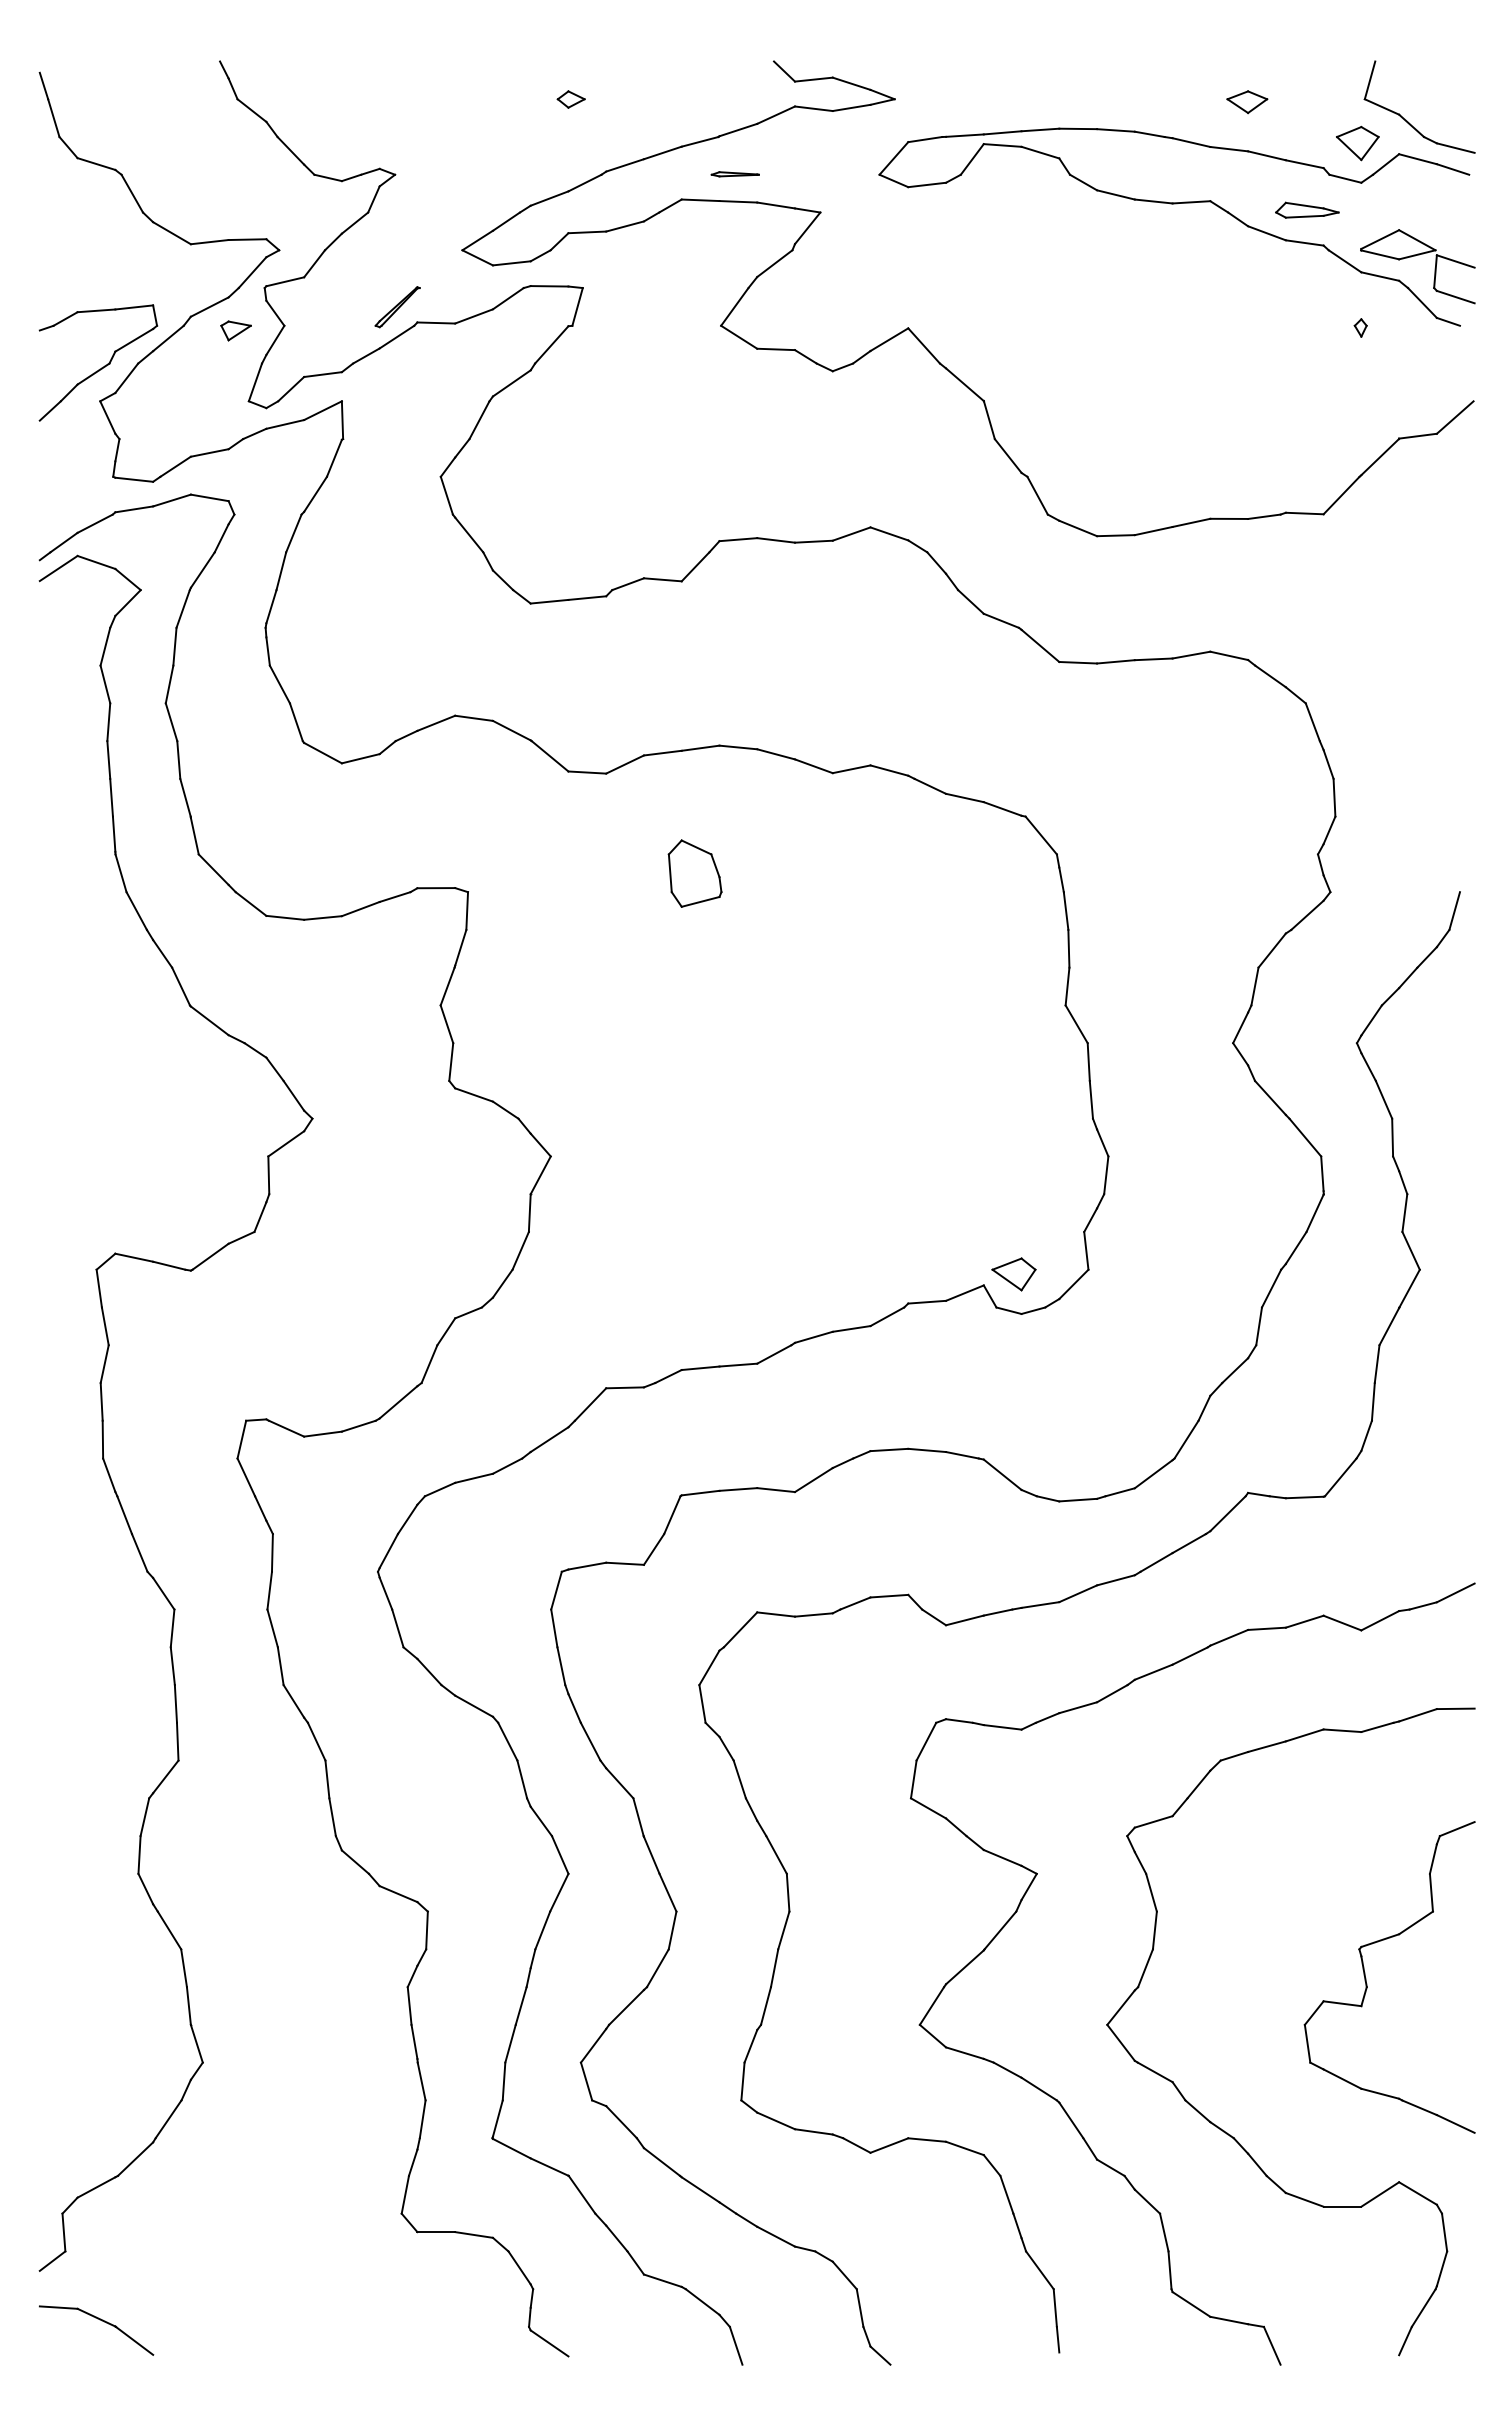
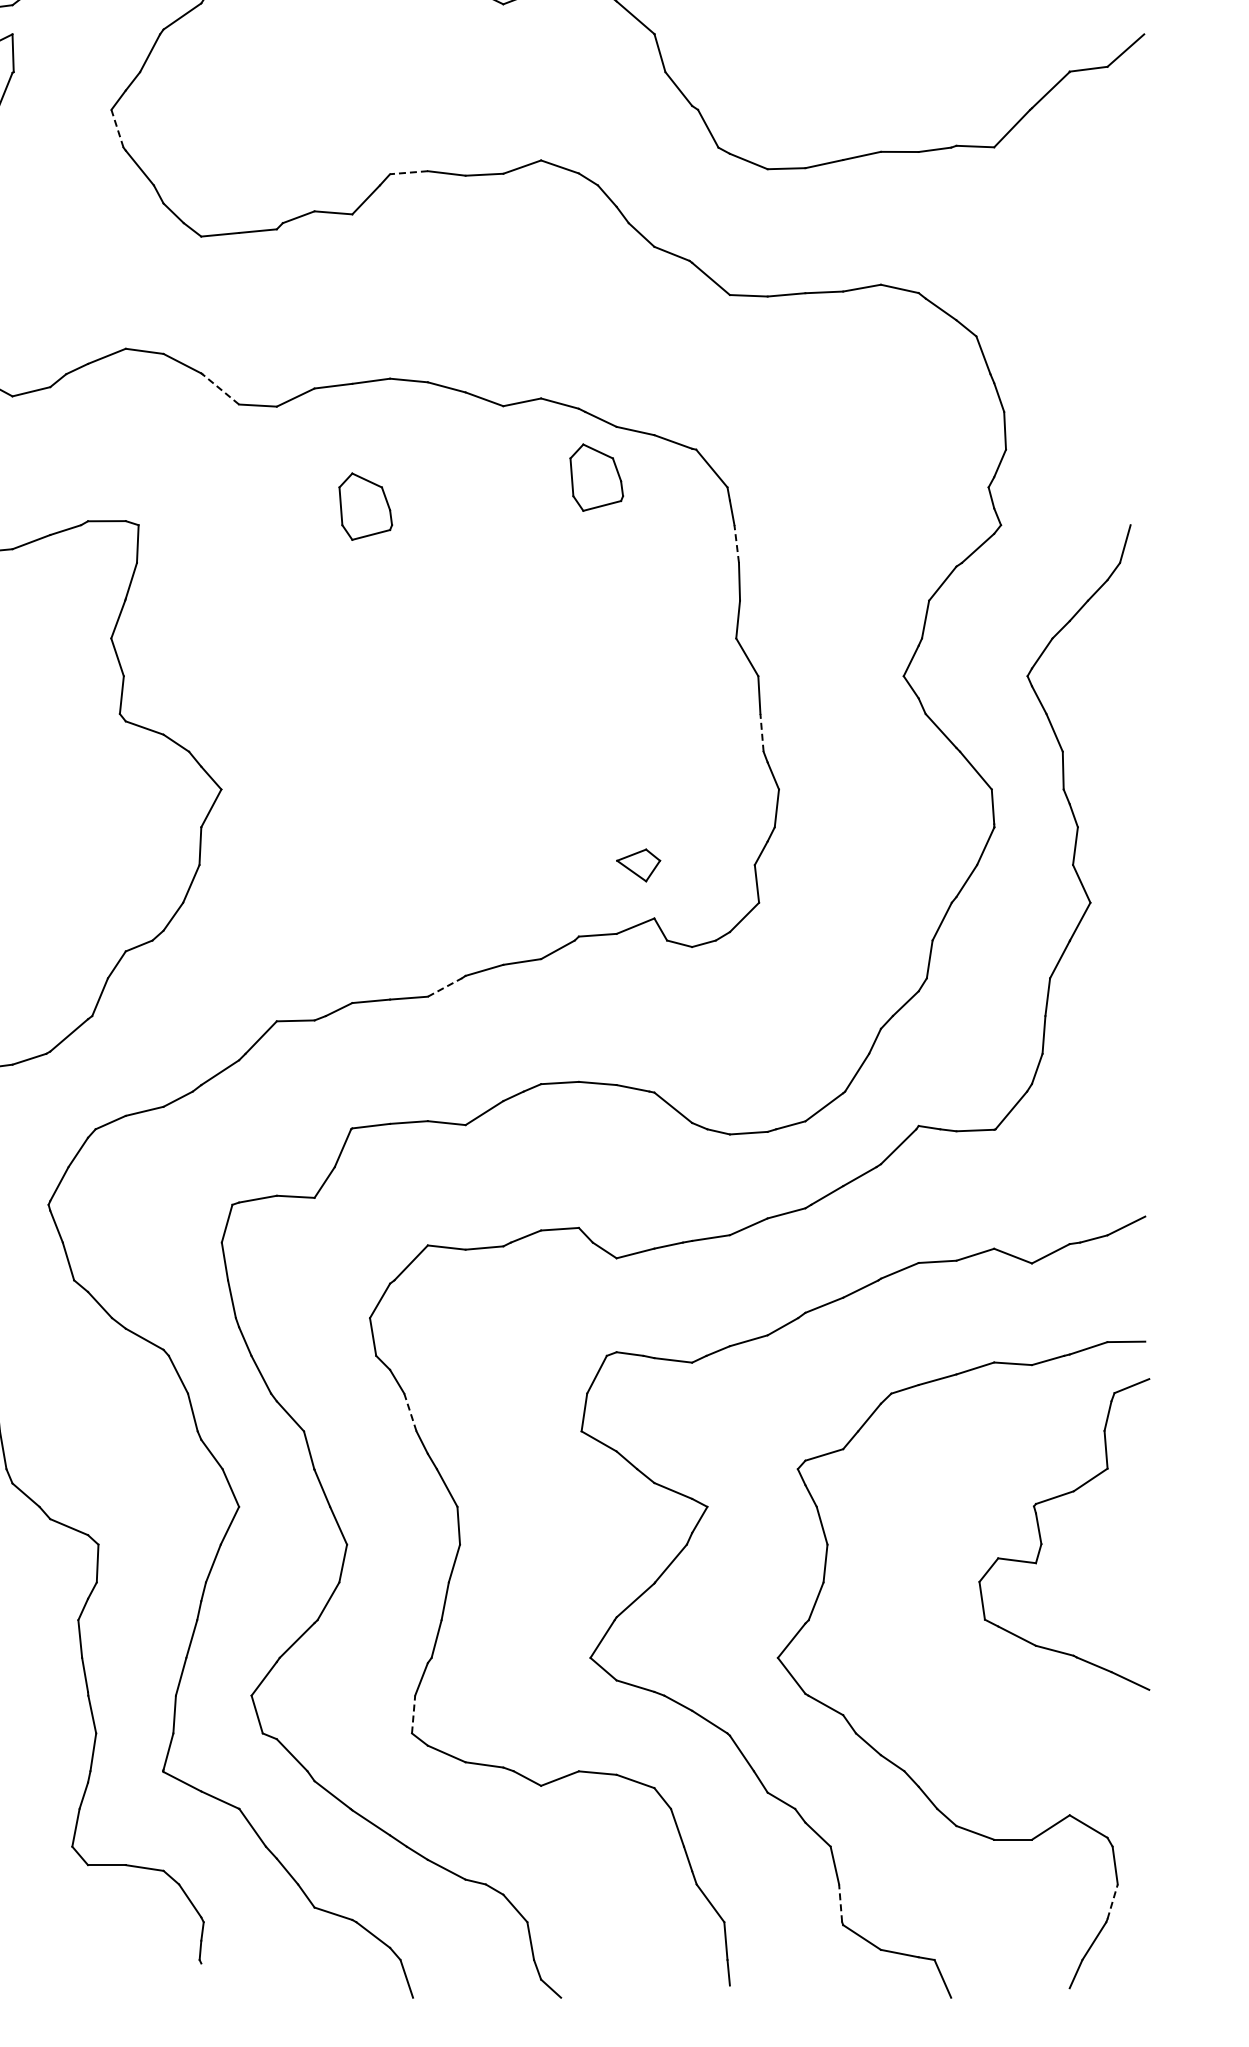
line: (446, 495) -> (117, 128), solid -> dashed
line: (738, 539) -> (409, 172), solid -> dashed
line: (550, 756) -> (221, 389), solid -> dashed
part: (925, 844) -> (596, 477), added
line: (1066, 910) -> (737, 543), solid -> dashed
line: (1091, 1099) -> (762, 732), solid -> dashed
part: (1013, 1274) -> (638, 865), moved
line: (774, 1354) -> (445, 987), solid -> dashed
line: (739, 1779) -> (410, 1412), solid -> dashed
part: (1367, 1983) -> (1042, 1540), moved
line: (742, 2081) -> (413, 1714), solid -> dashed
line: (1442, 2268) -> (1113, 1901), solid -> dashed
line: (1170, 2270) -> (841, 1903), solid -> dashed
line: (549, 2343) -> (220, 1976), removed

